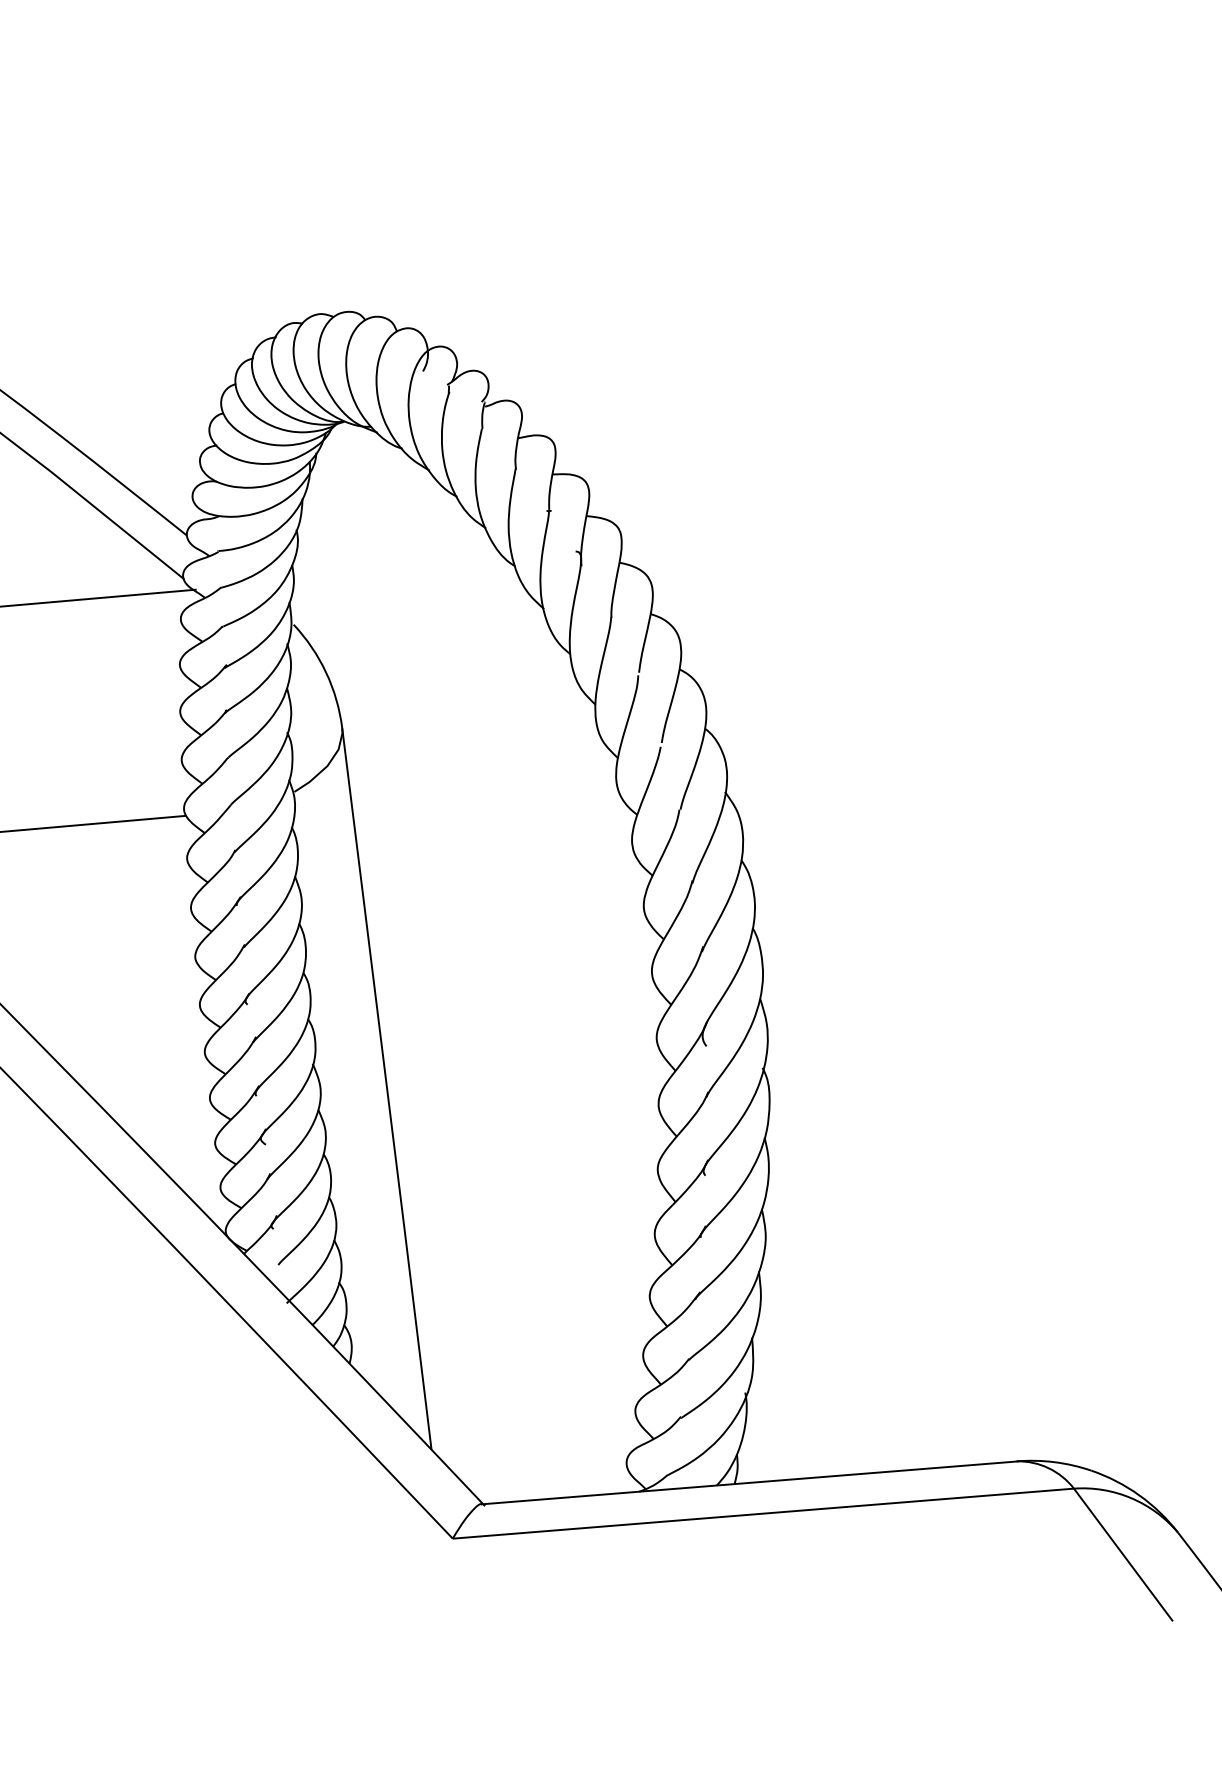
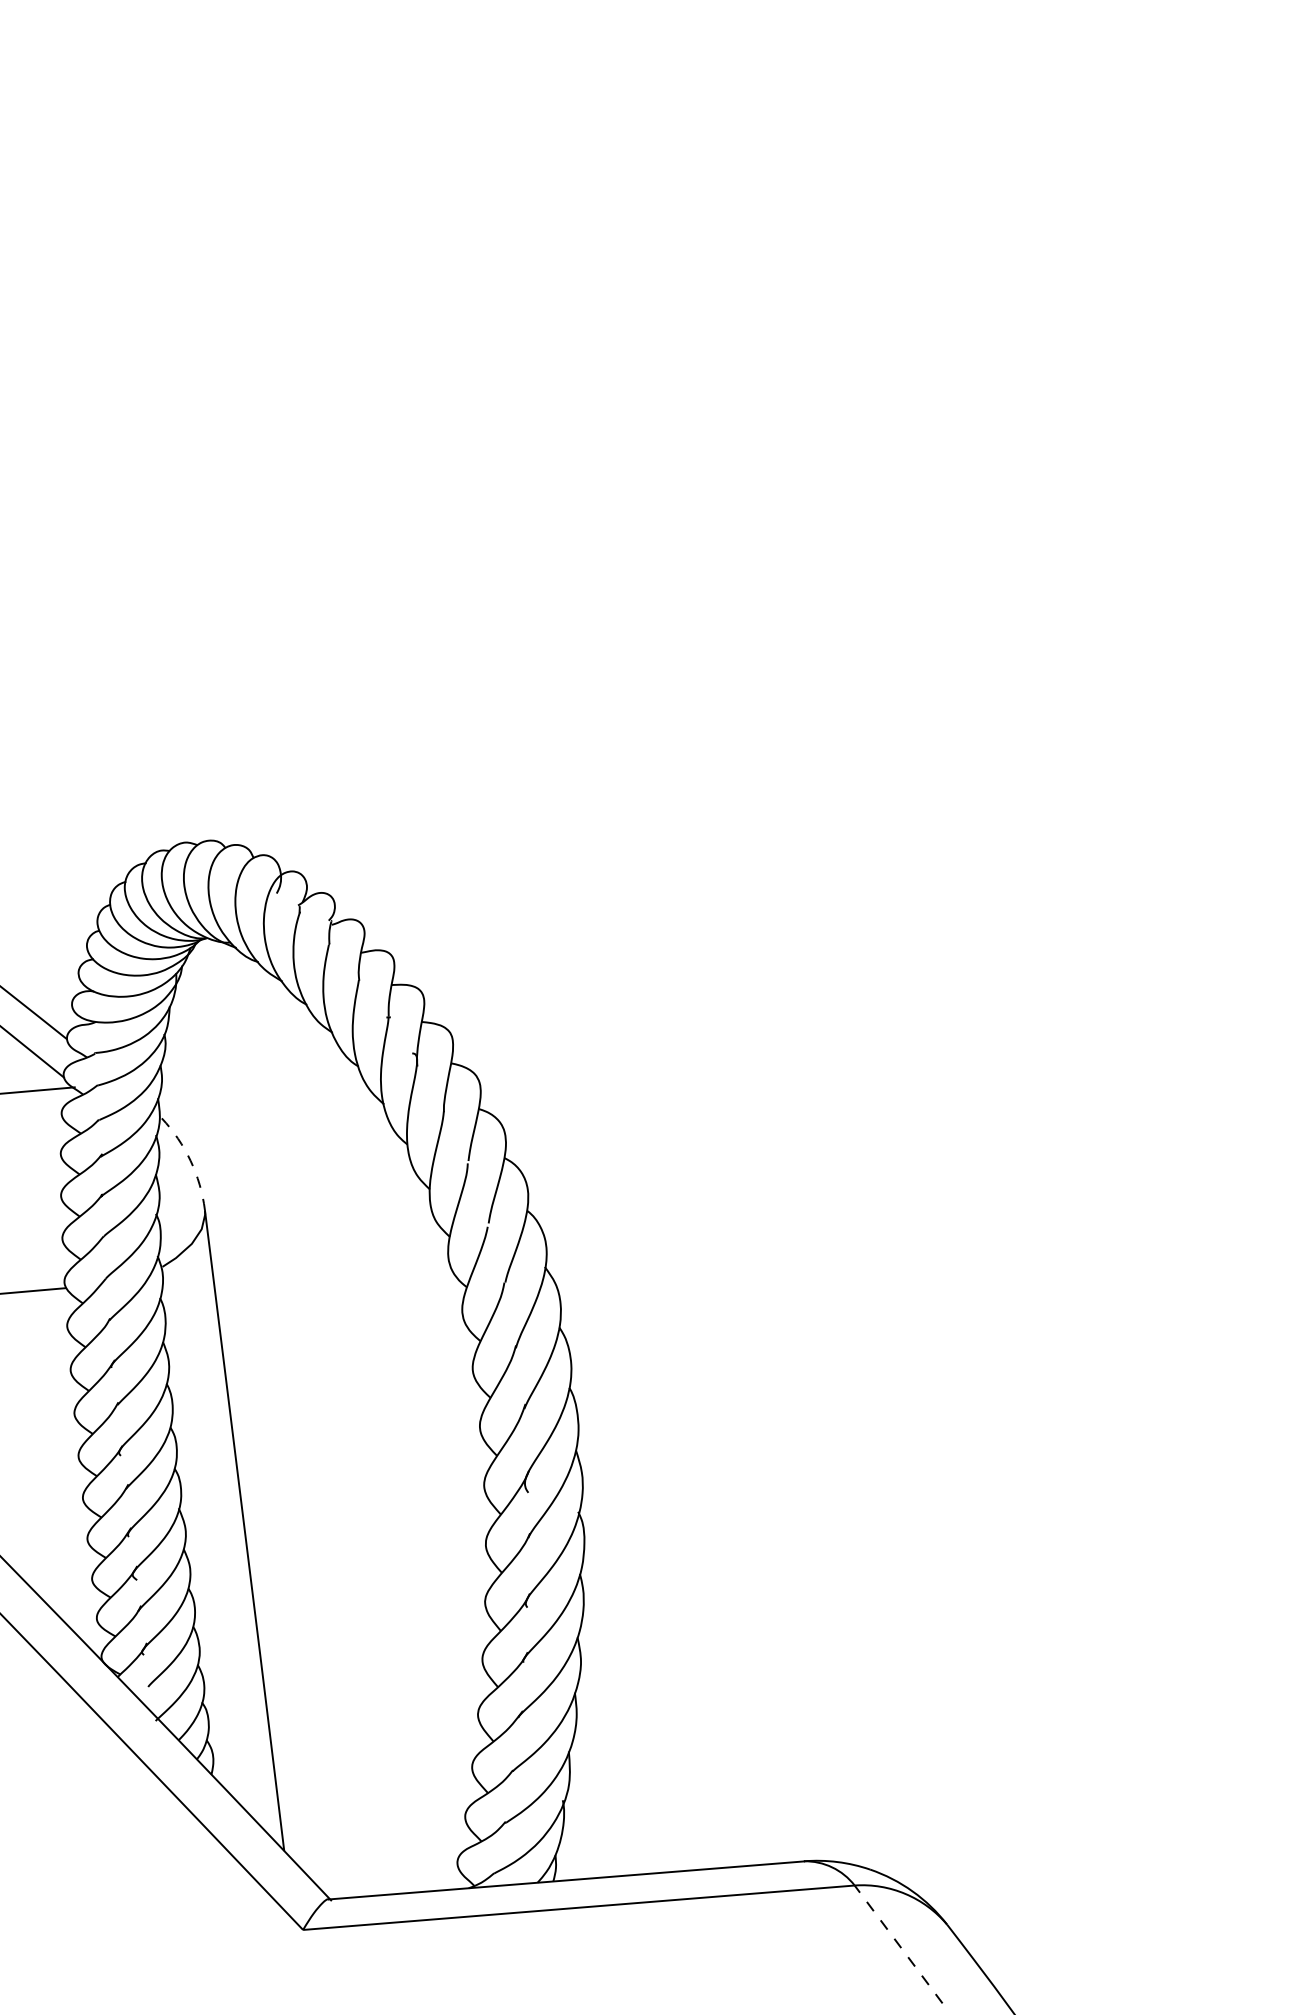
arc: (325, 672) -> (190, 1160), solid -> dashed
line: (1123, 1555) -> (898, 1944), solid -> dashed

